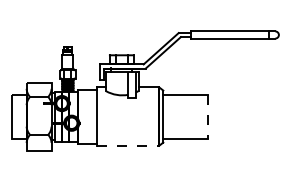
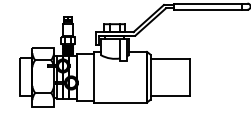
line: (208, 116) -> (189, 77), dashed -> solid
line: (128, 145) -> (120, 102), dashed -> solid

